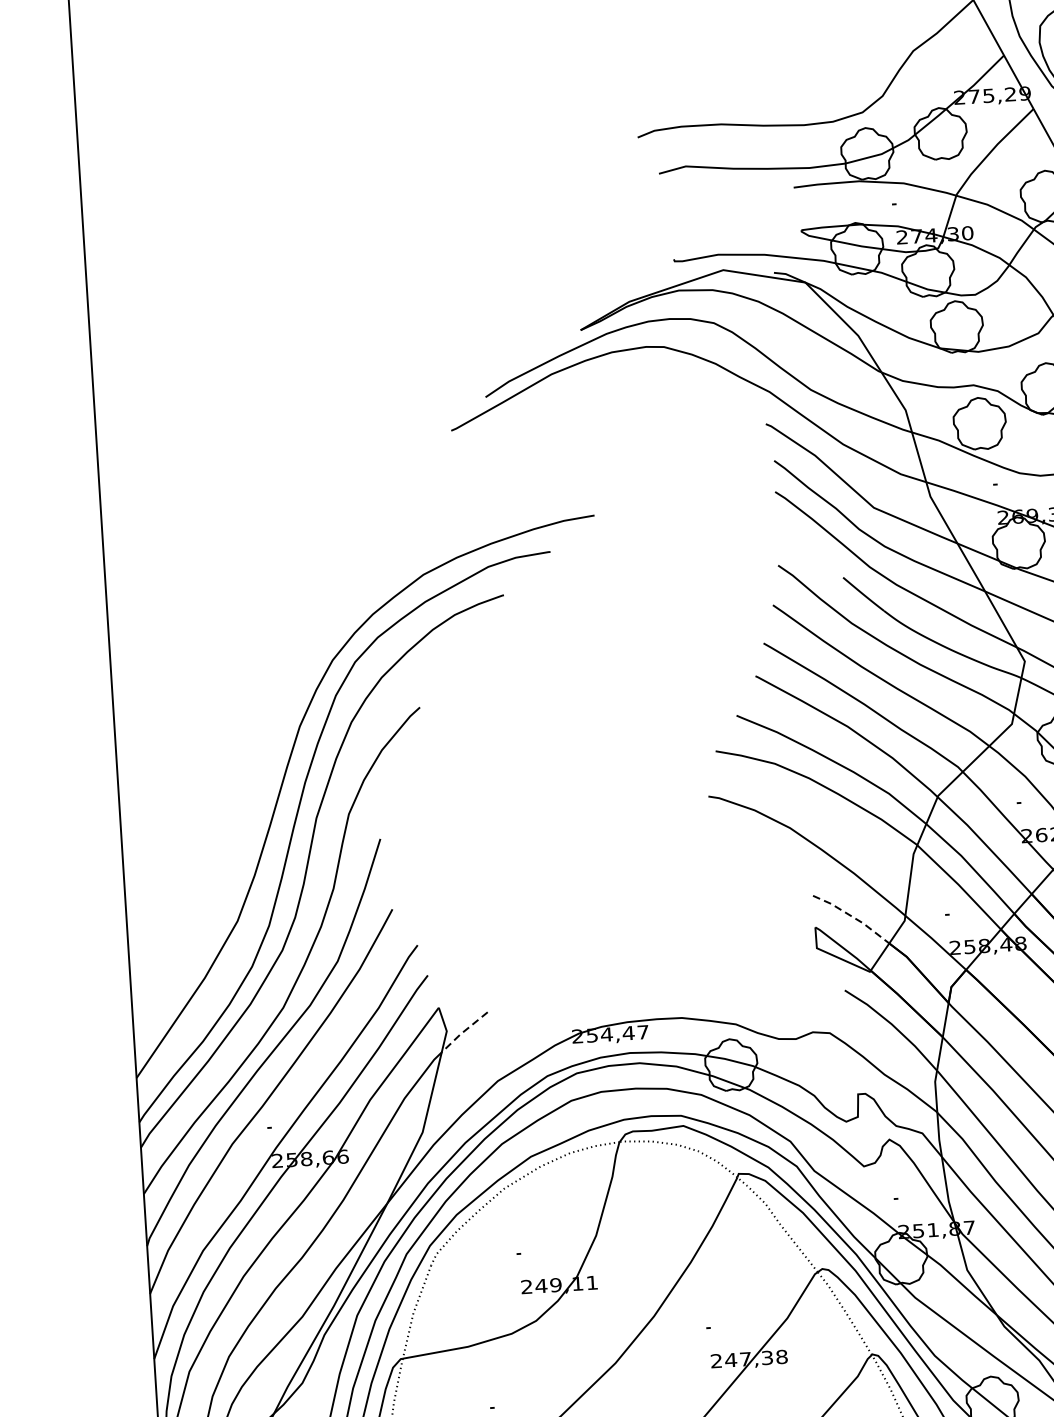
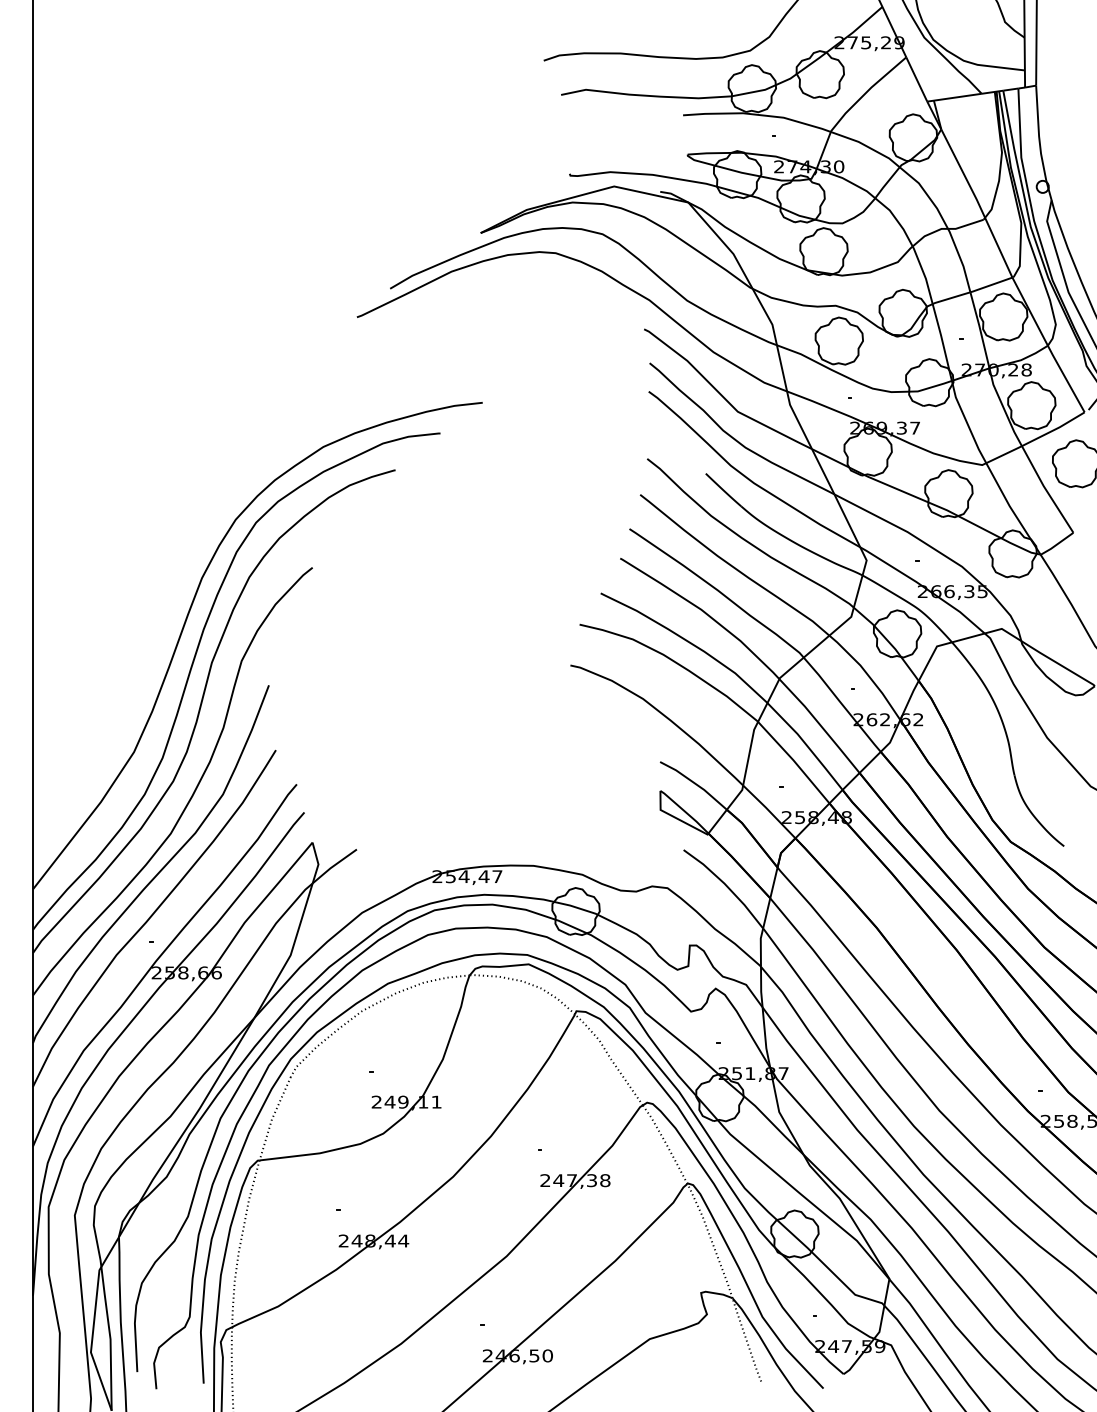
line: (853, 916) -> (695, 783), dashed -> solid
line: (463, 1032) -> (333, 866), dashed -> solid

